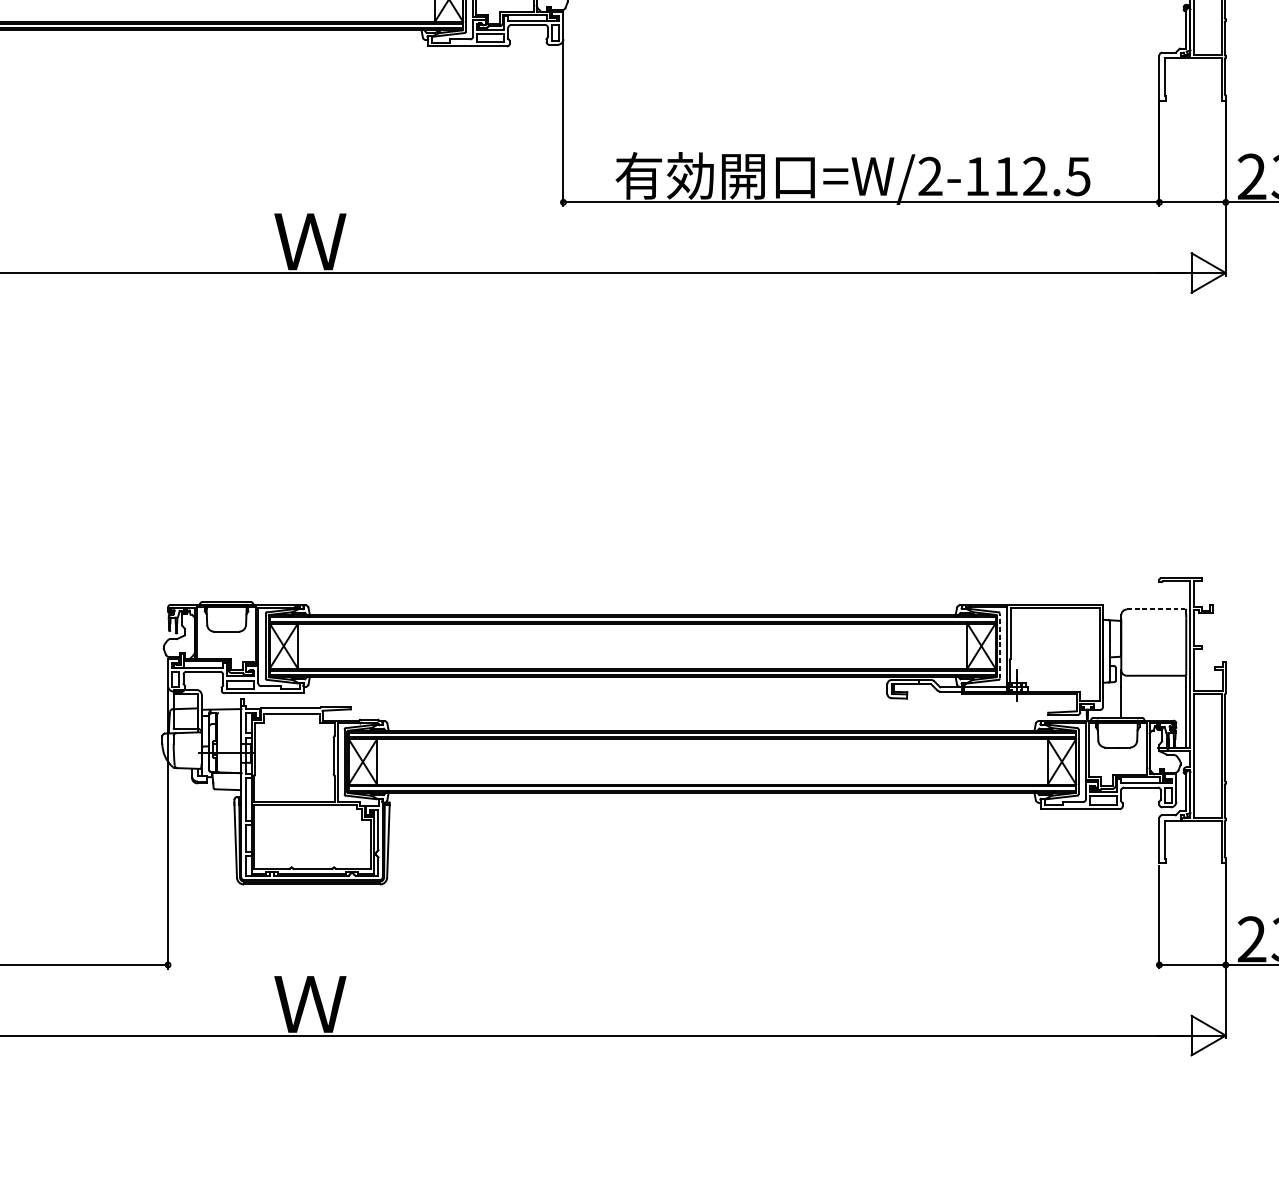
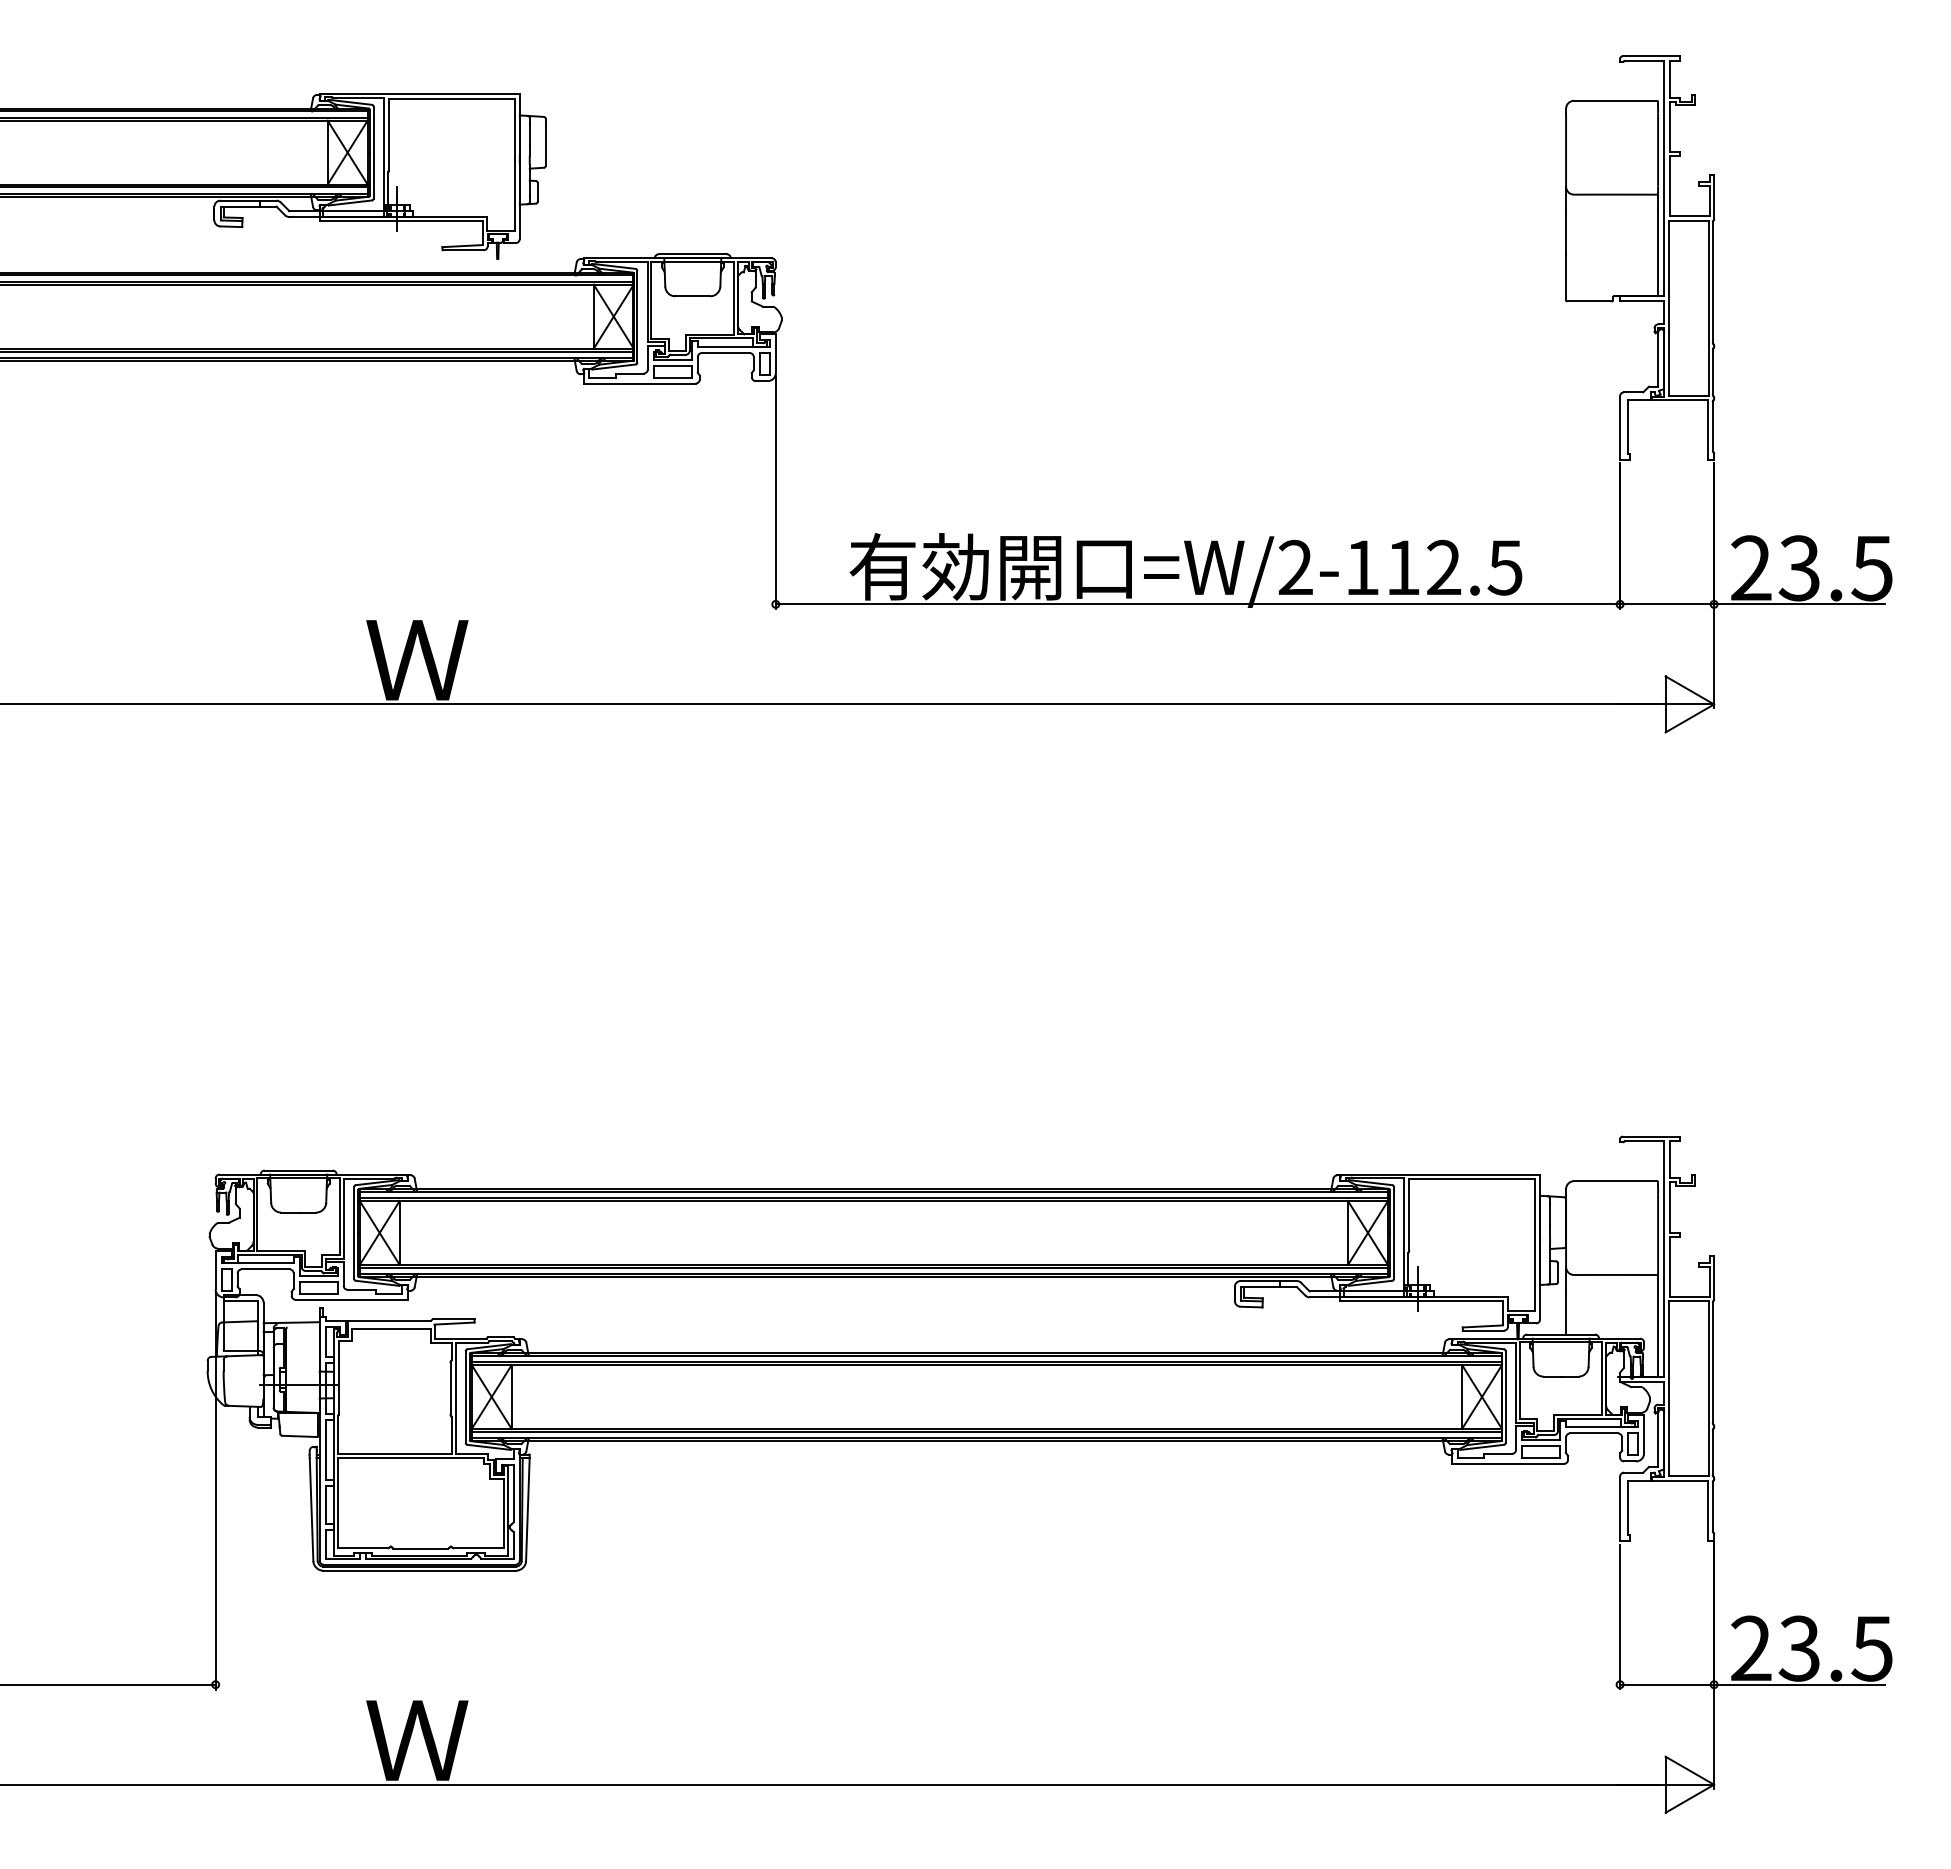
line: (1156, 609) -> (1615, 1181), dashed -> solid
line: (1000, 646) -> (1394, 1233), dashed -> solid

